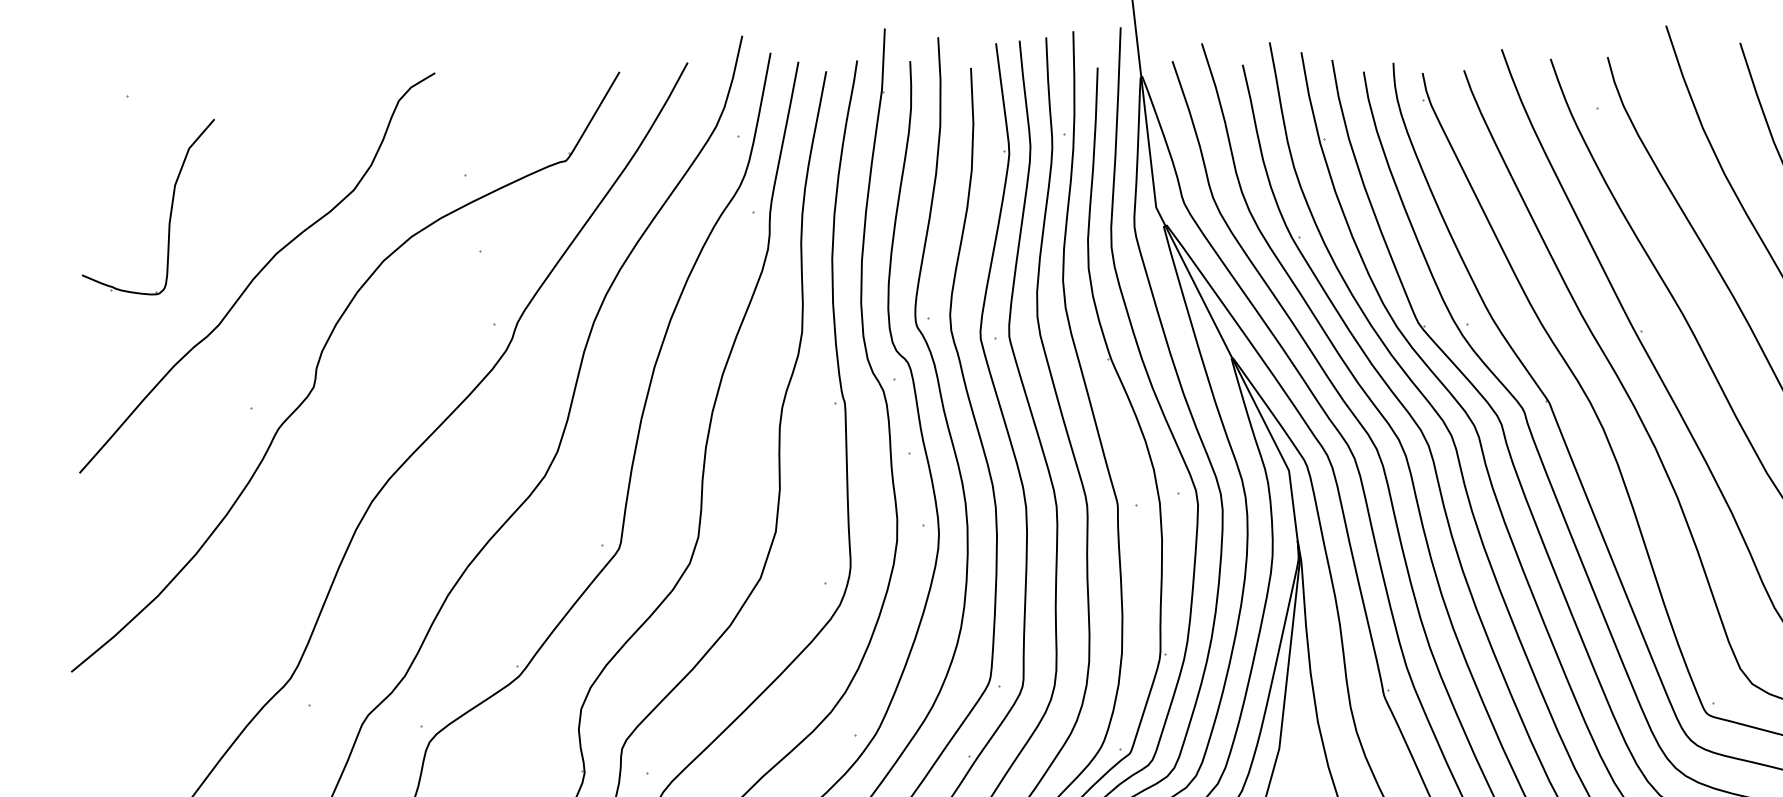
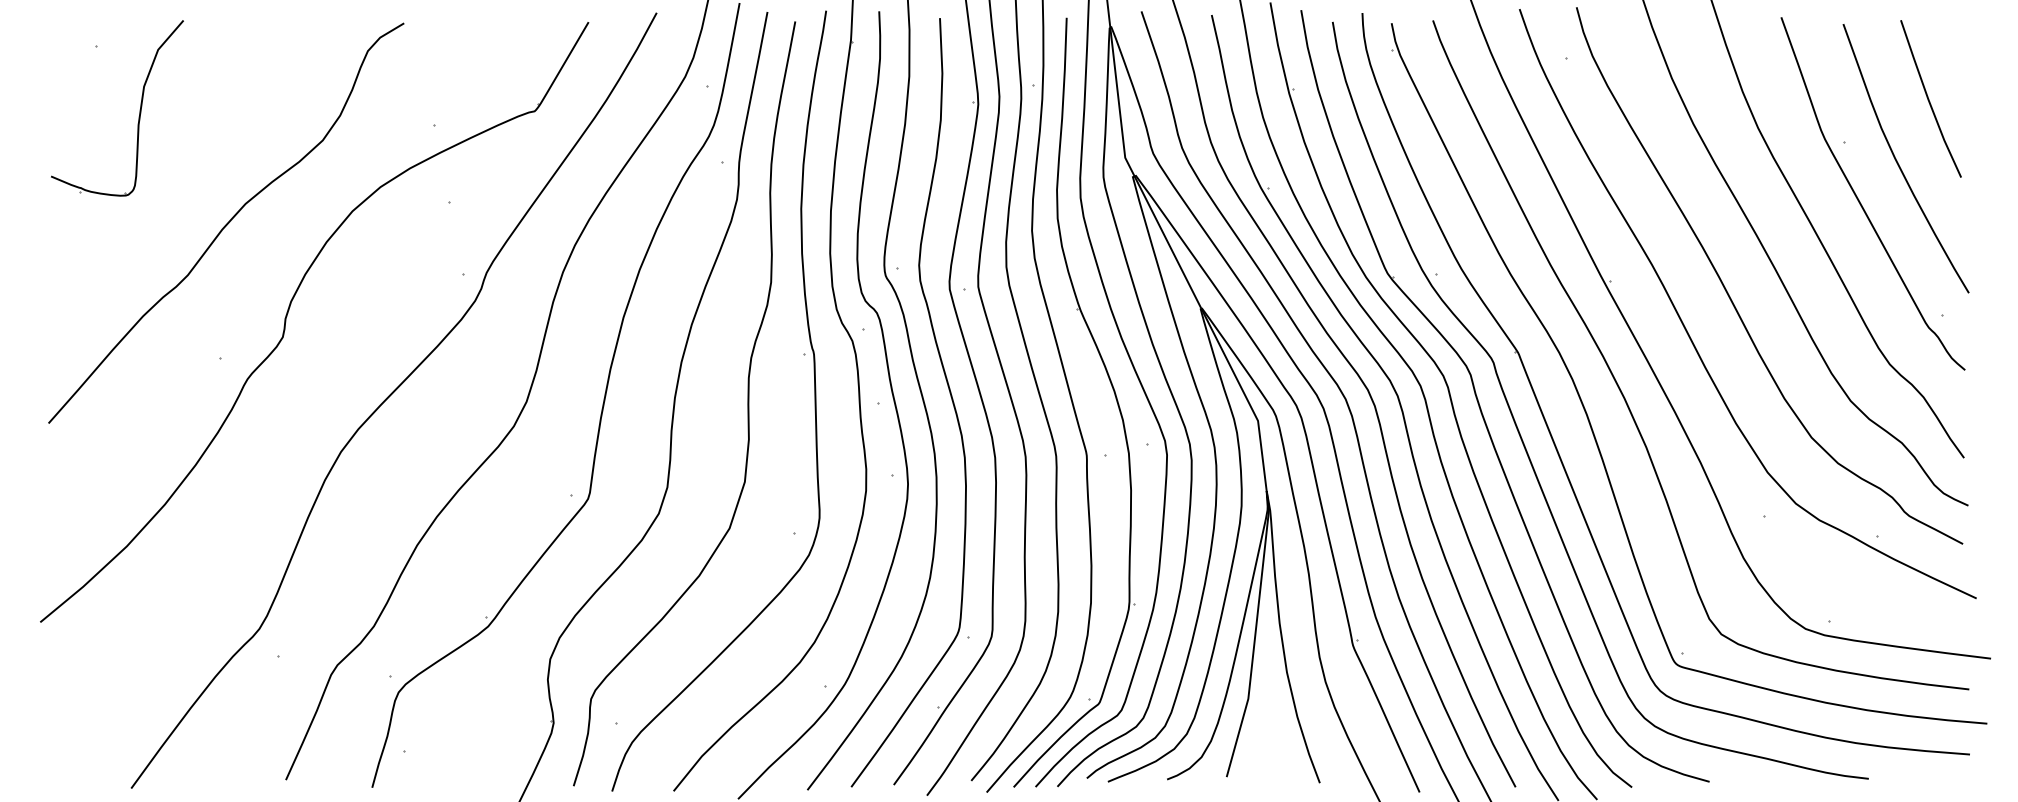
part: (170, 208) -> (139, 109), moved

